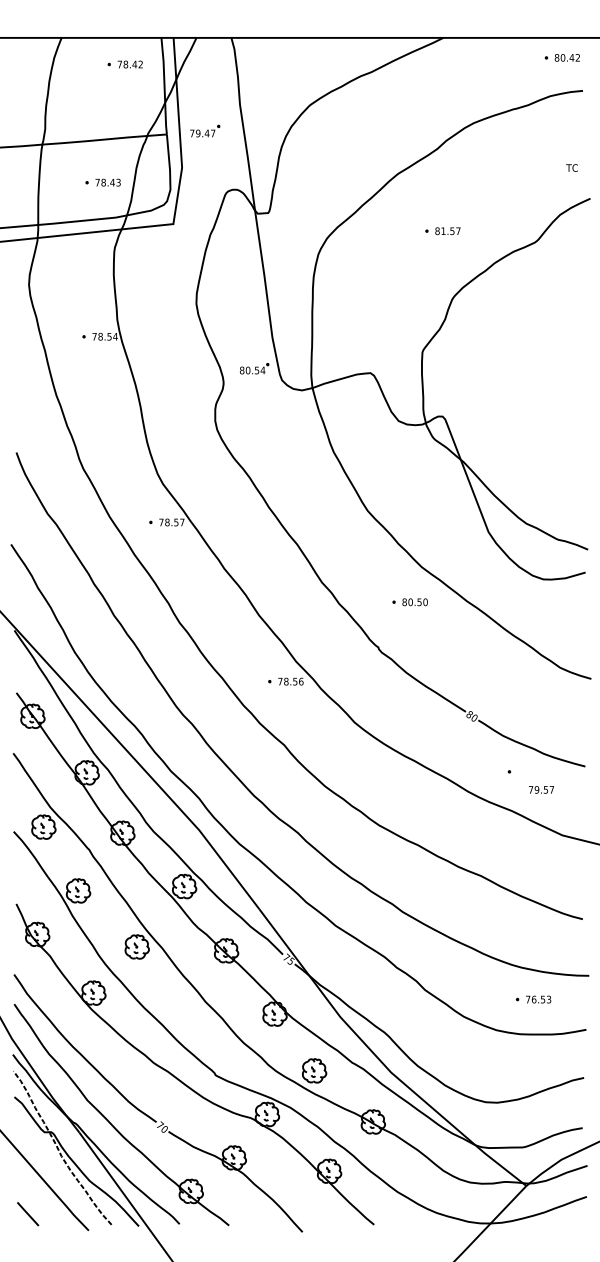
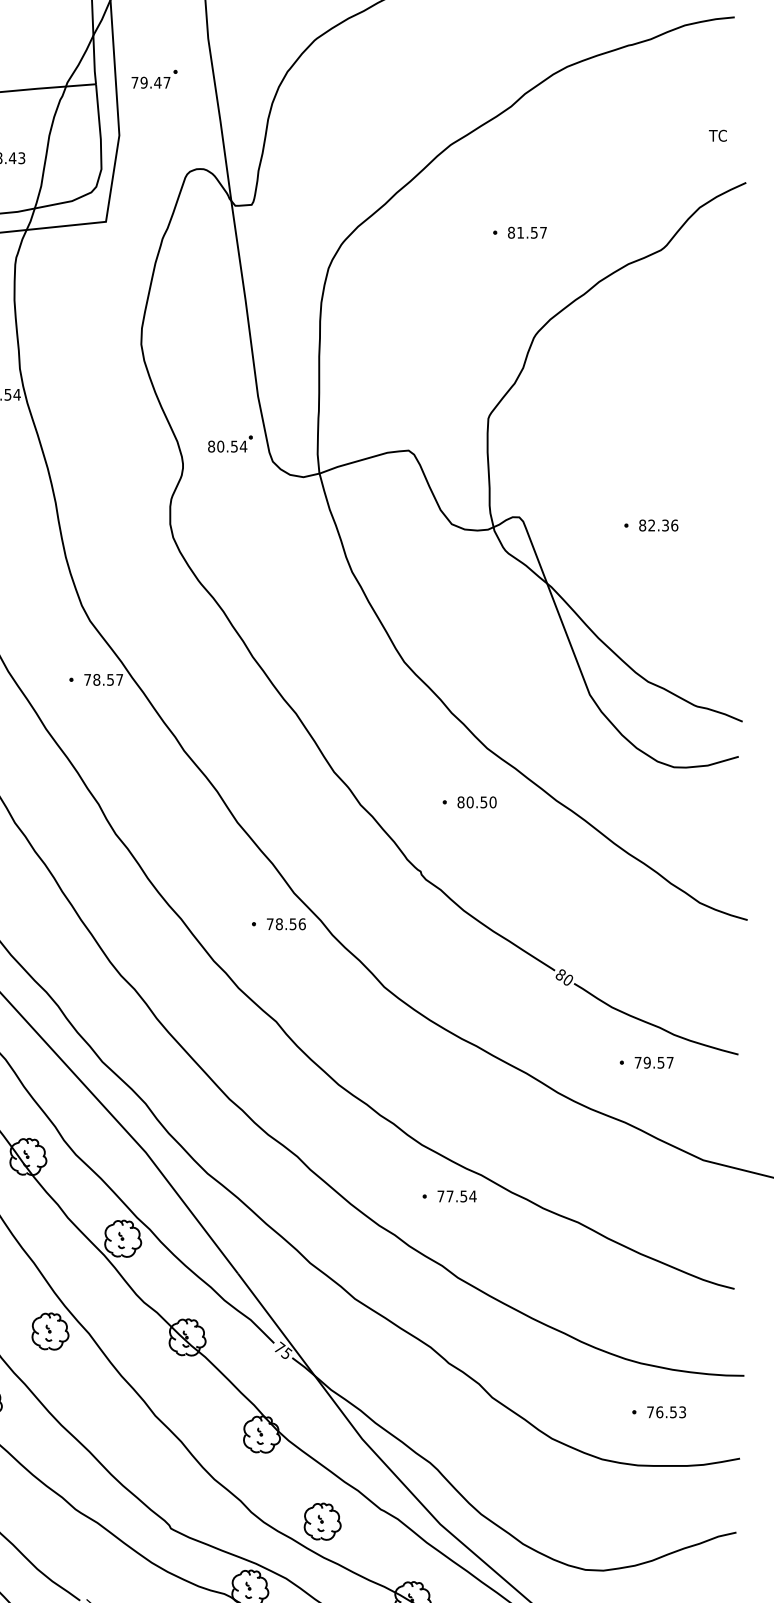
part: (528, 421) -> (651, 524), added
text: (541, 789) -> (654, 1062), moved
part: (396, 858) -> (448, 1195), added

